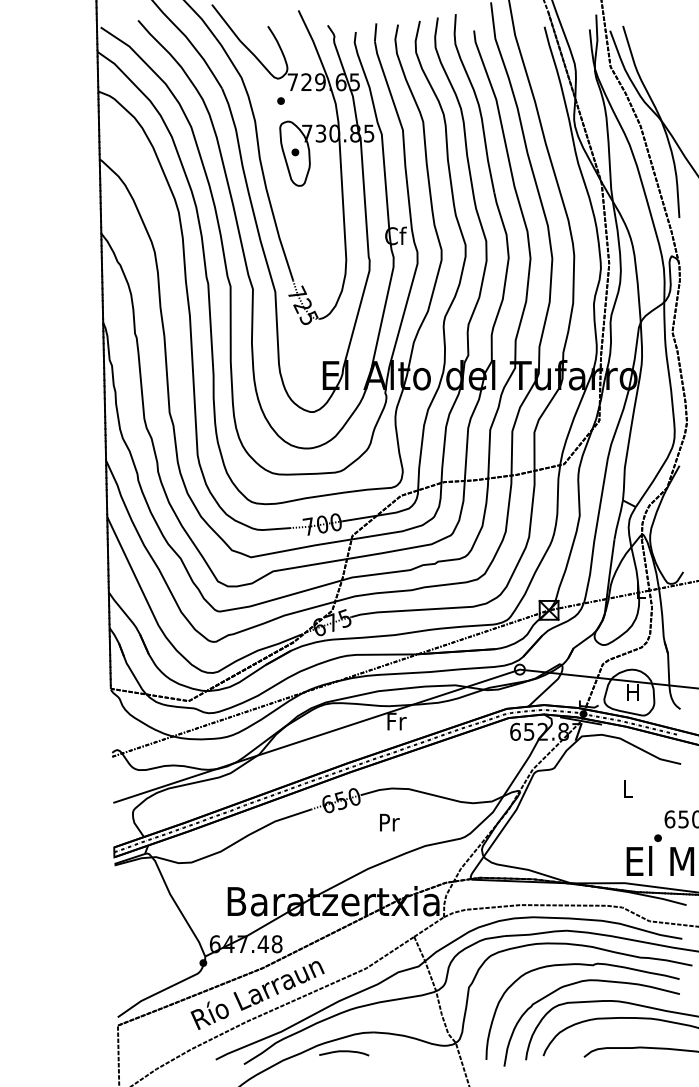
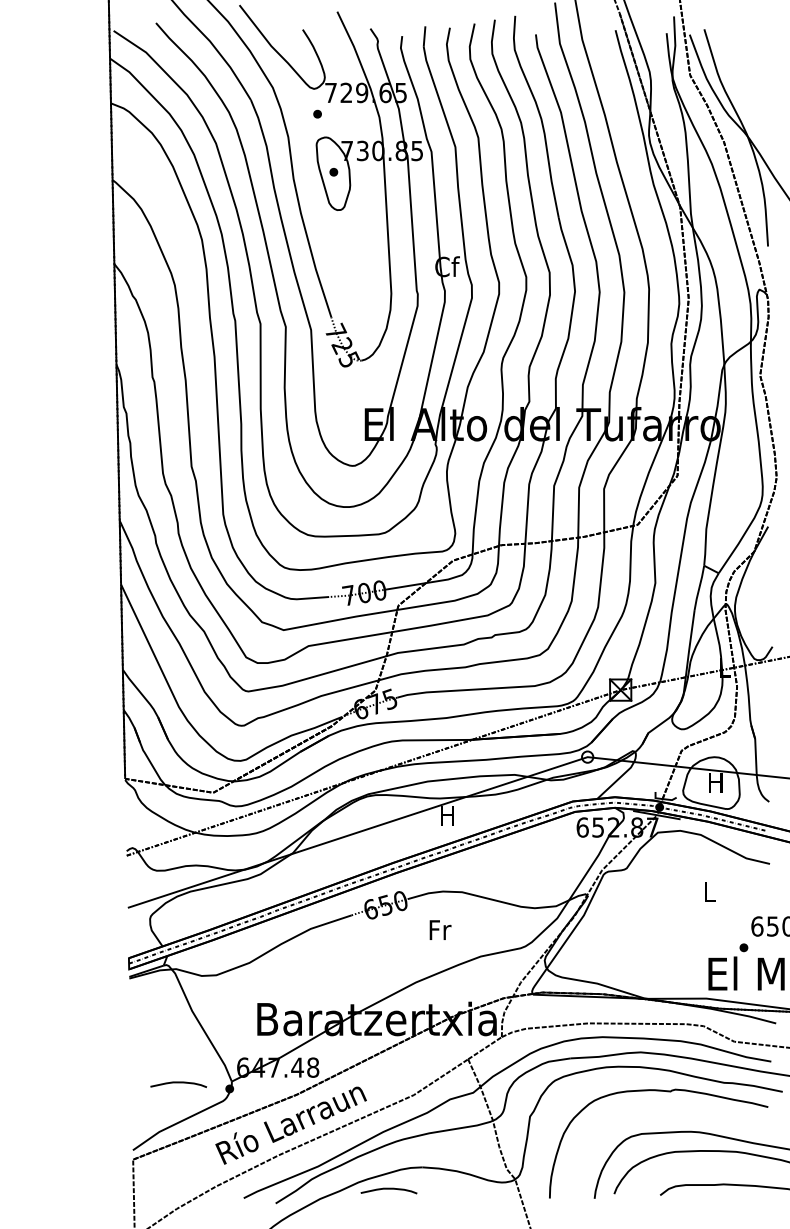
text: (396, 721) -> (448, 815), Fr -> H
text: (389, 822) -> (440, 929), Pr -> Fr
curve: (158, 958) -> (179, 1083), added
curve: (591, 981) -> (668, 1109), removed

